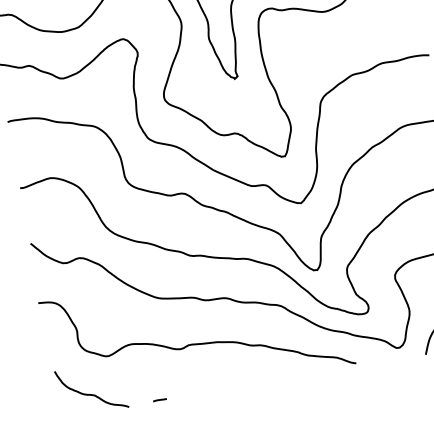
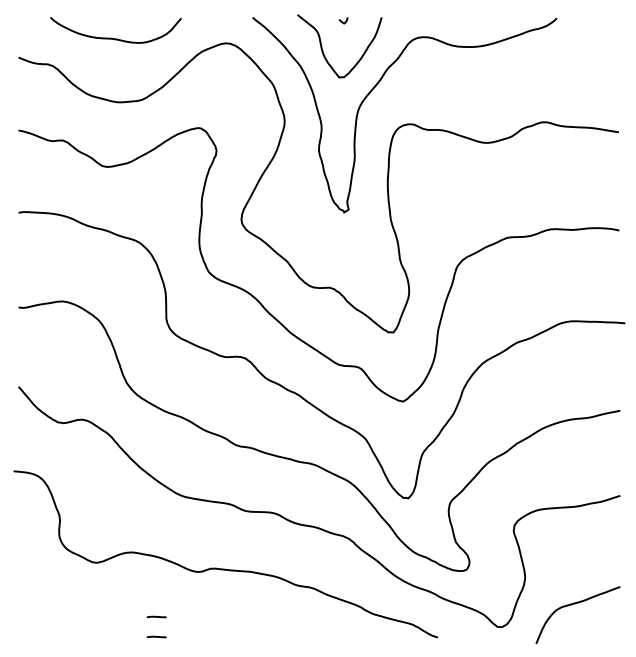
curve: (157, 385) -> (156, 616), added
curve: (90, 393) -> (62, 610), removed

